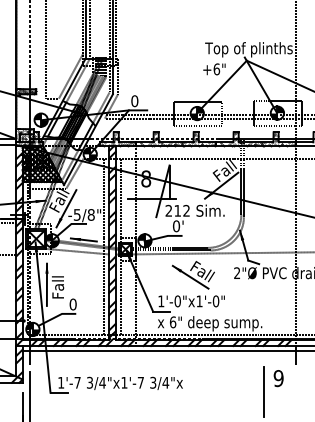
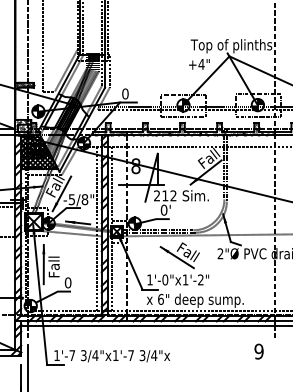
text: (216, 68) -> (201, 63), +6" -> +4"
text: (215, 300) -> (200, 279), 1'-0"x1'-0" -> 1'-0"x1'-2"
line: (264, 392) -> (245, 364), removed

